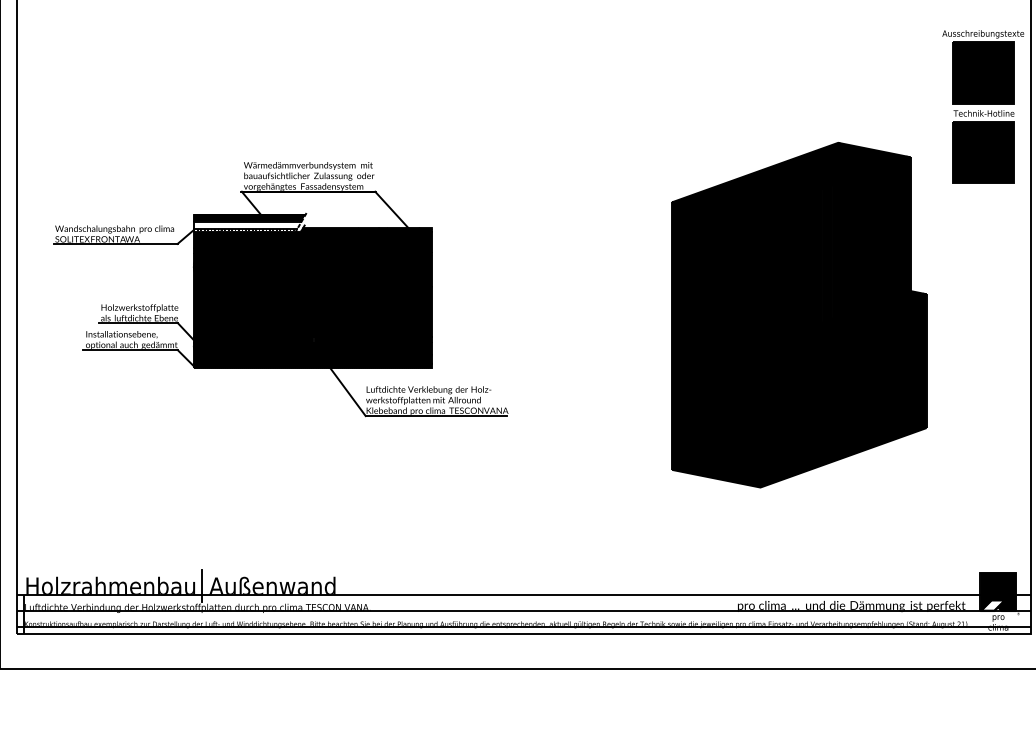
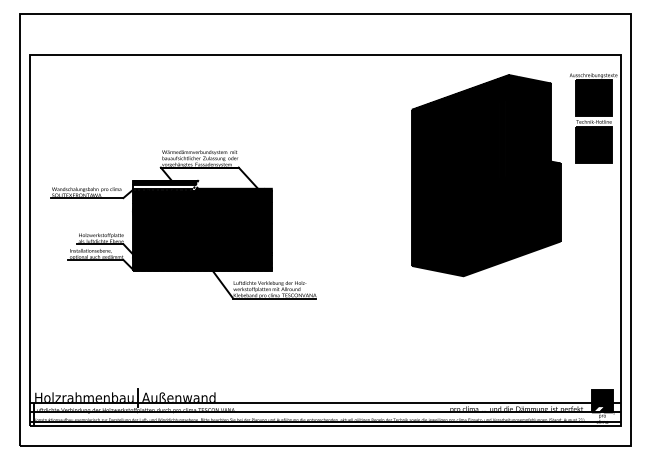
part: (799, 314) -> (486, 175), moved

